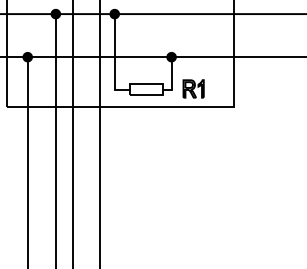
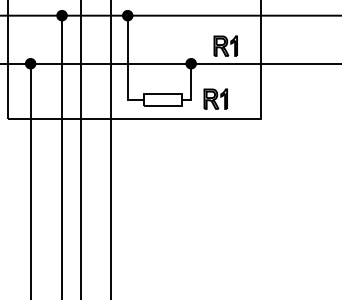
part: (202, 40) -> (225, 45), added

